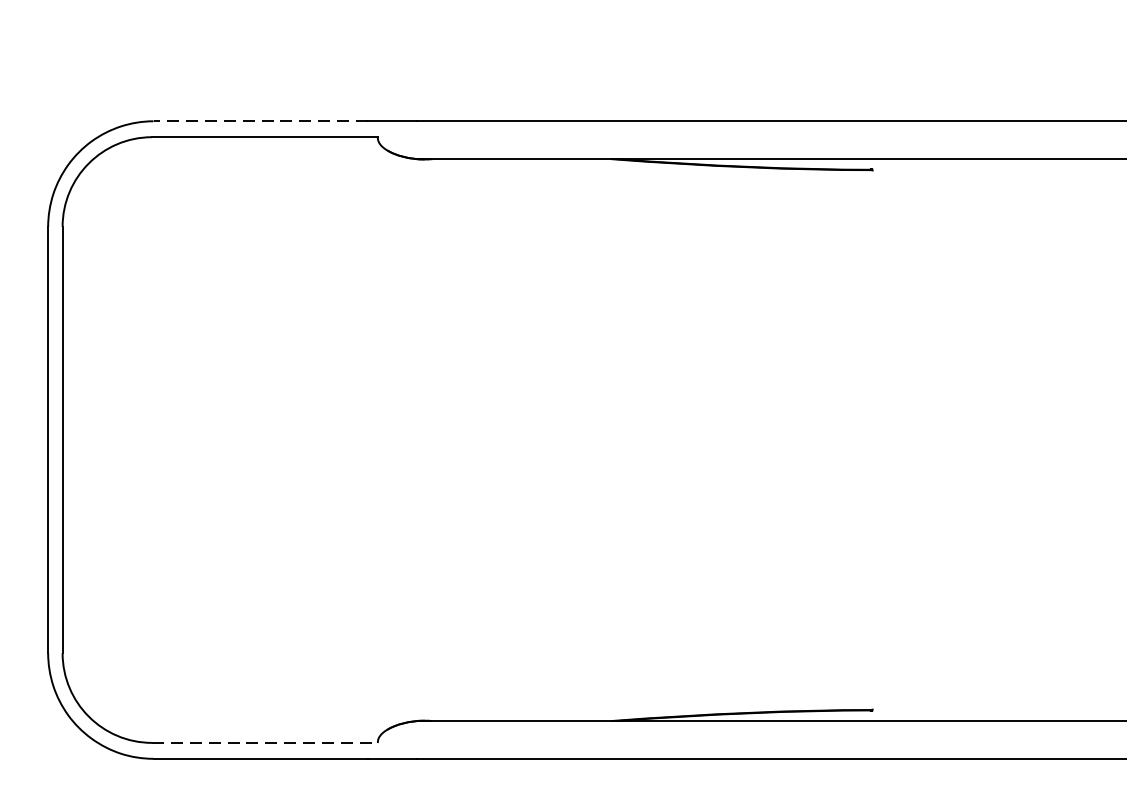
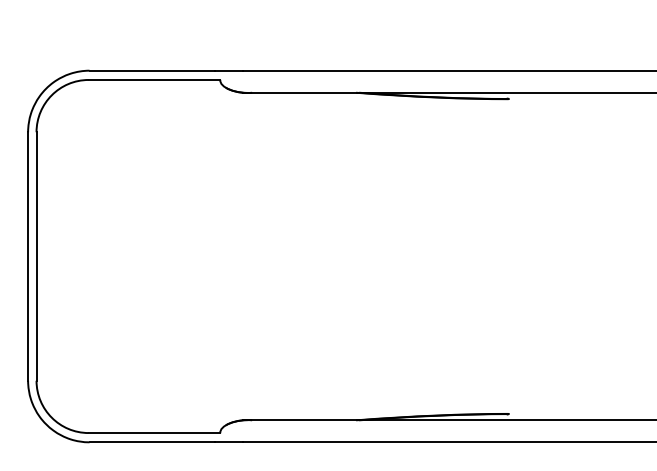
line: (259, 120) -> (151, 70), dashed -> solid
line: (264, 743) -> (154, 433), dashed -> solid

